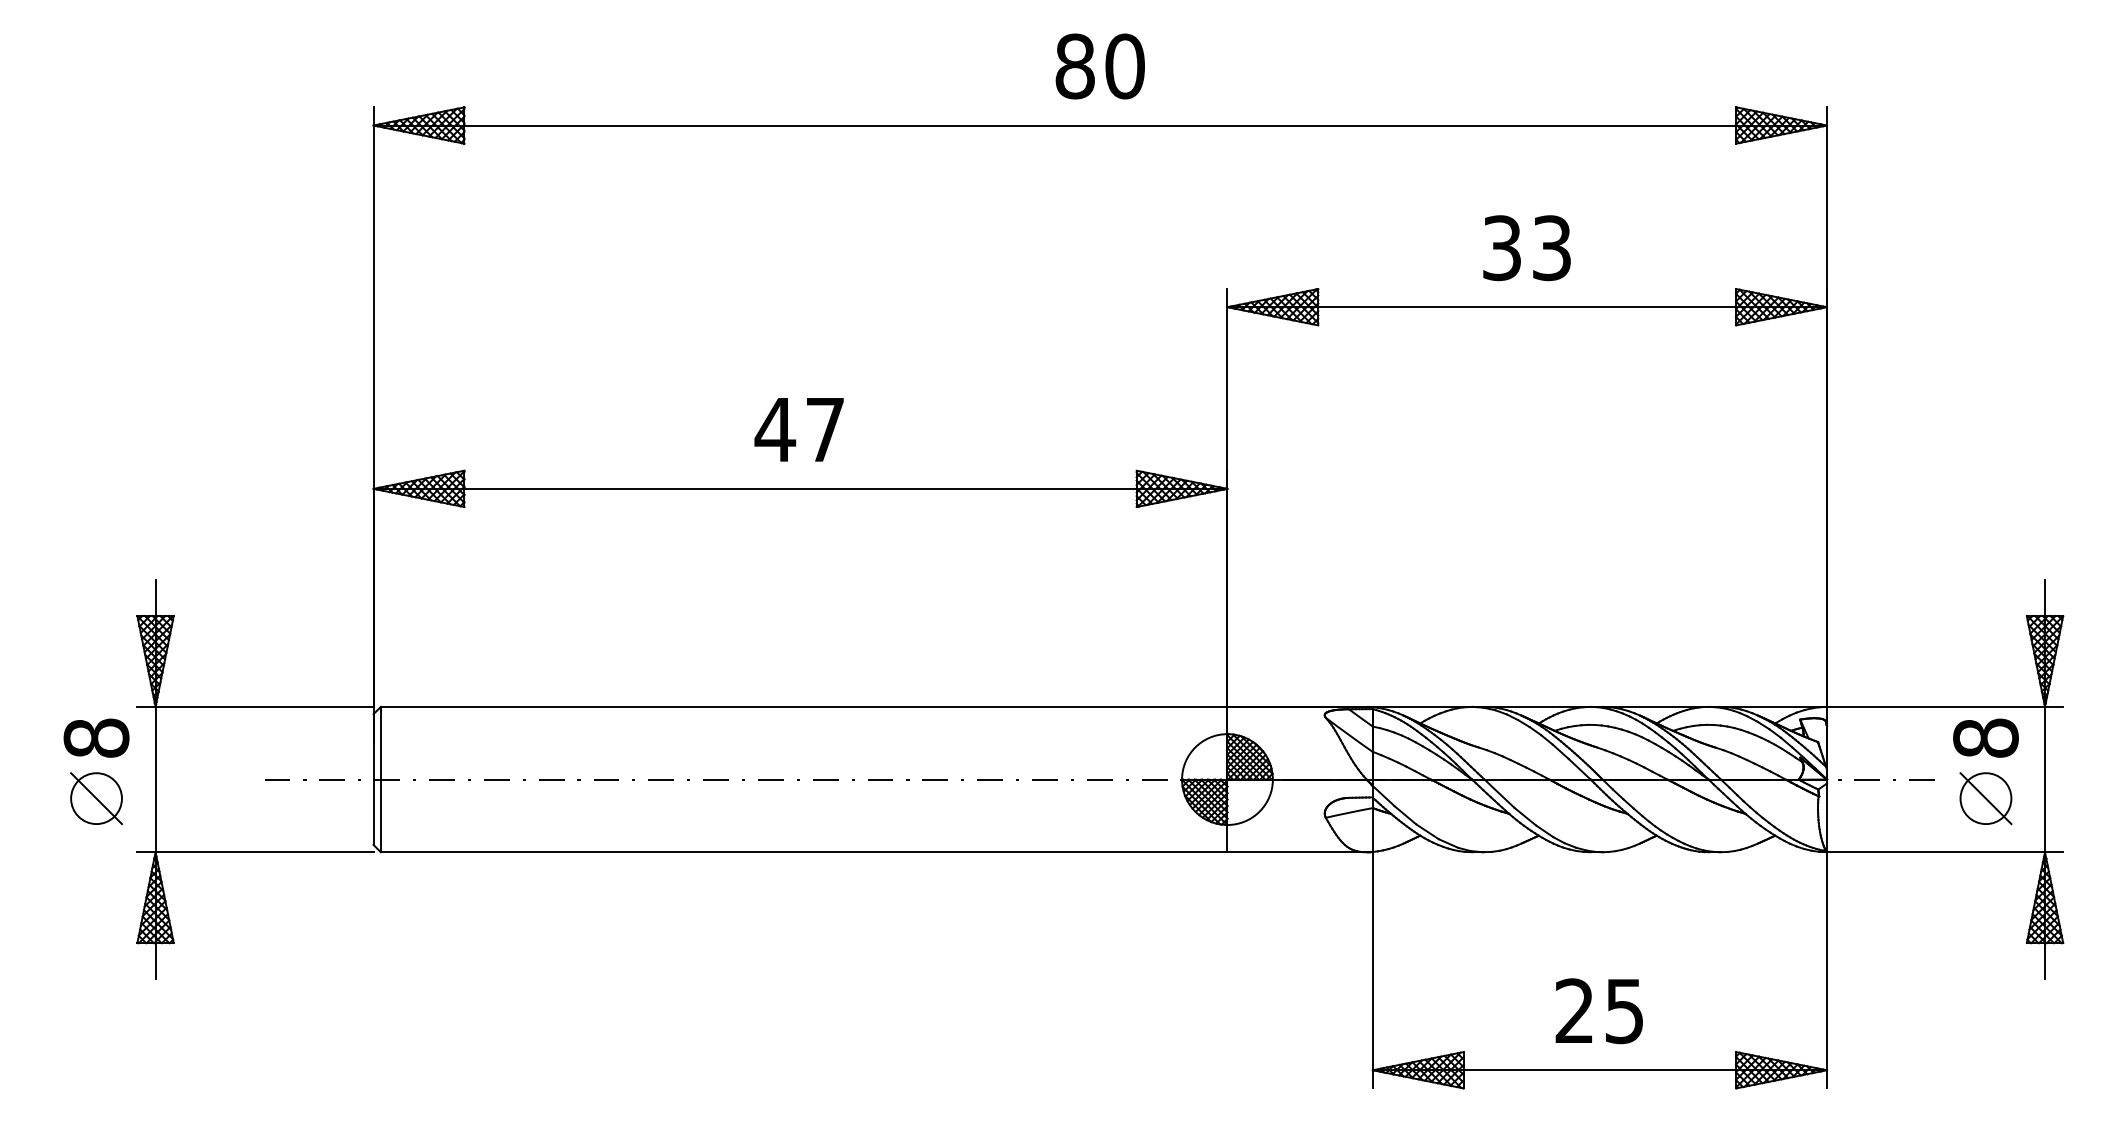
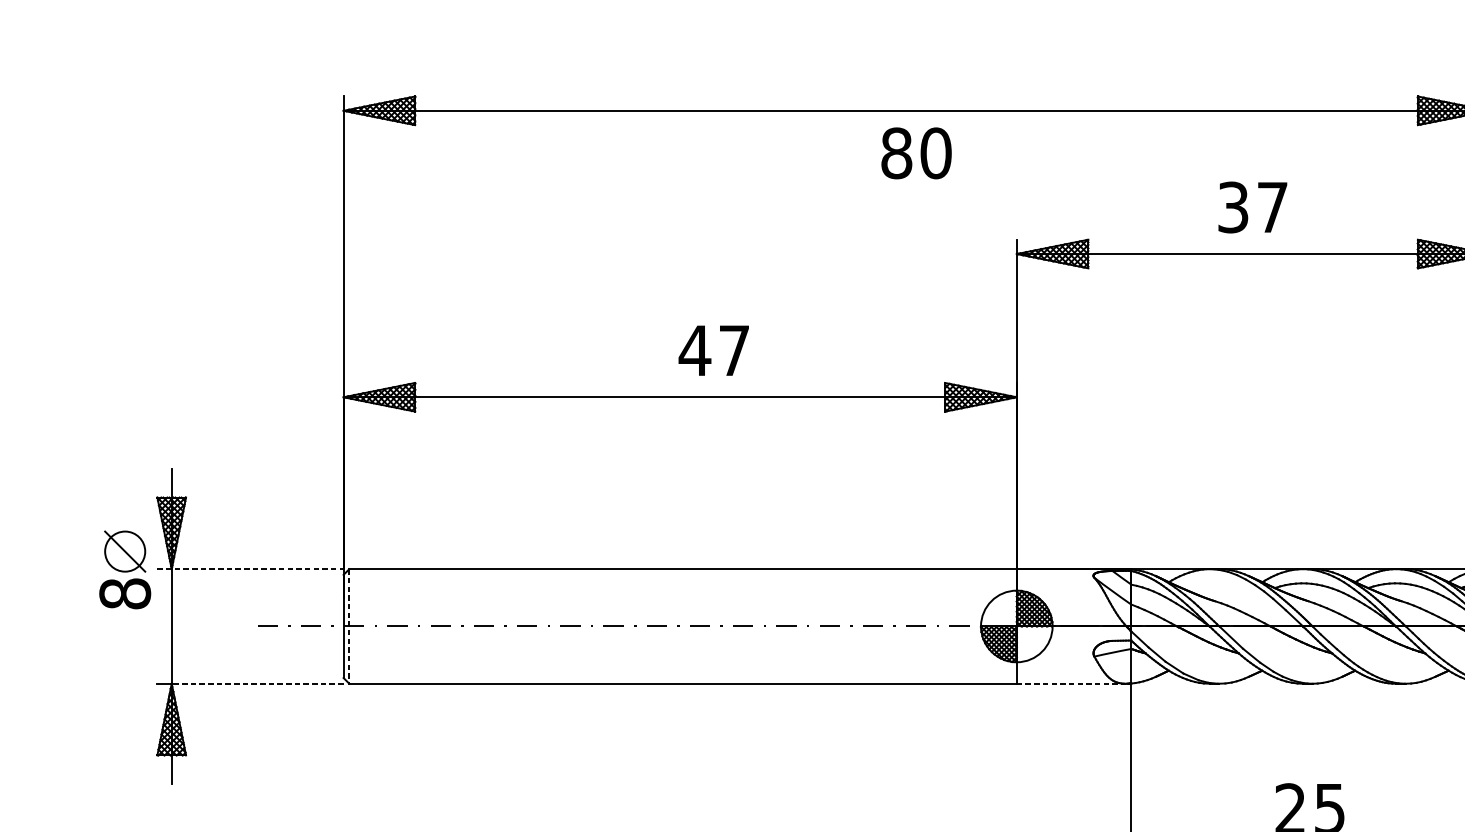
text: (1099, 66) -> (915, 153), moved
text: (1551, 248) -> (1272, 207), 33 -> 37
text: (798, 429) -> (713, 350), moved
line: (256, 706) -> (251, 568), solid -> dashed
line: (380, 779) -> (349, 626), solid -> dashed
part: (96, 798) -> (125, 551), moved
line: (264, 852) -> (257, 683), solid -> dashed
line: (1297, 852) -> (1072, 683), solid -> dashed

